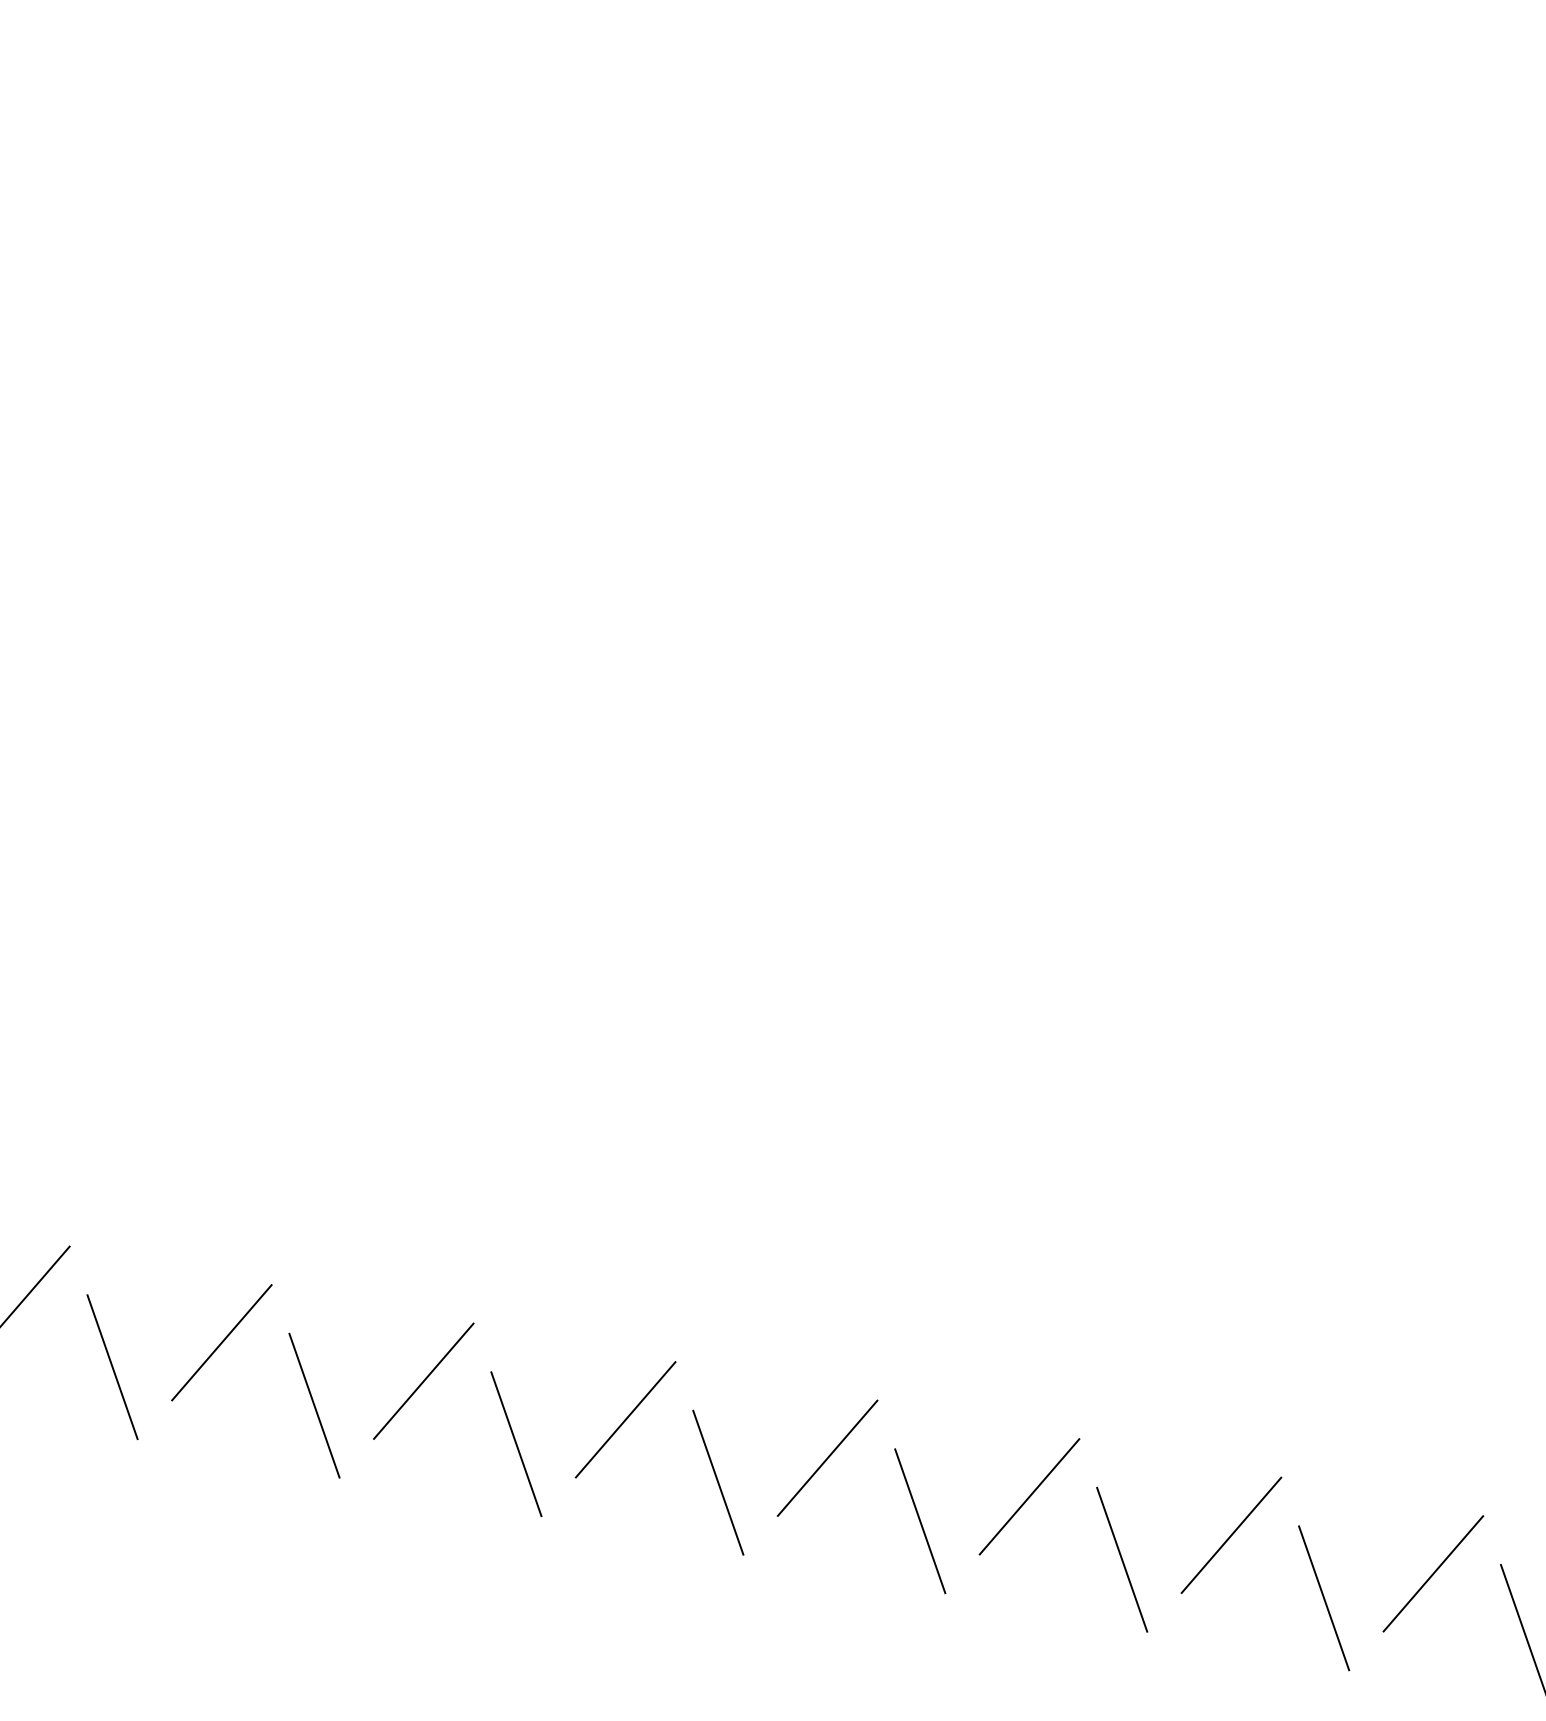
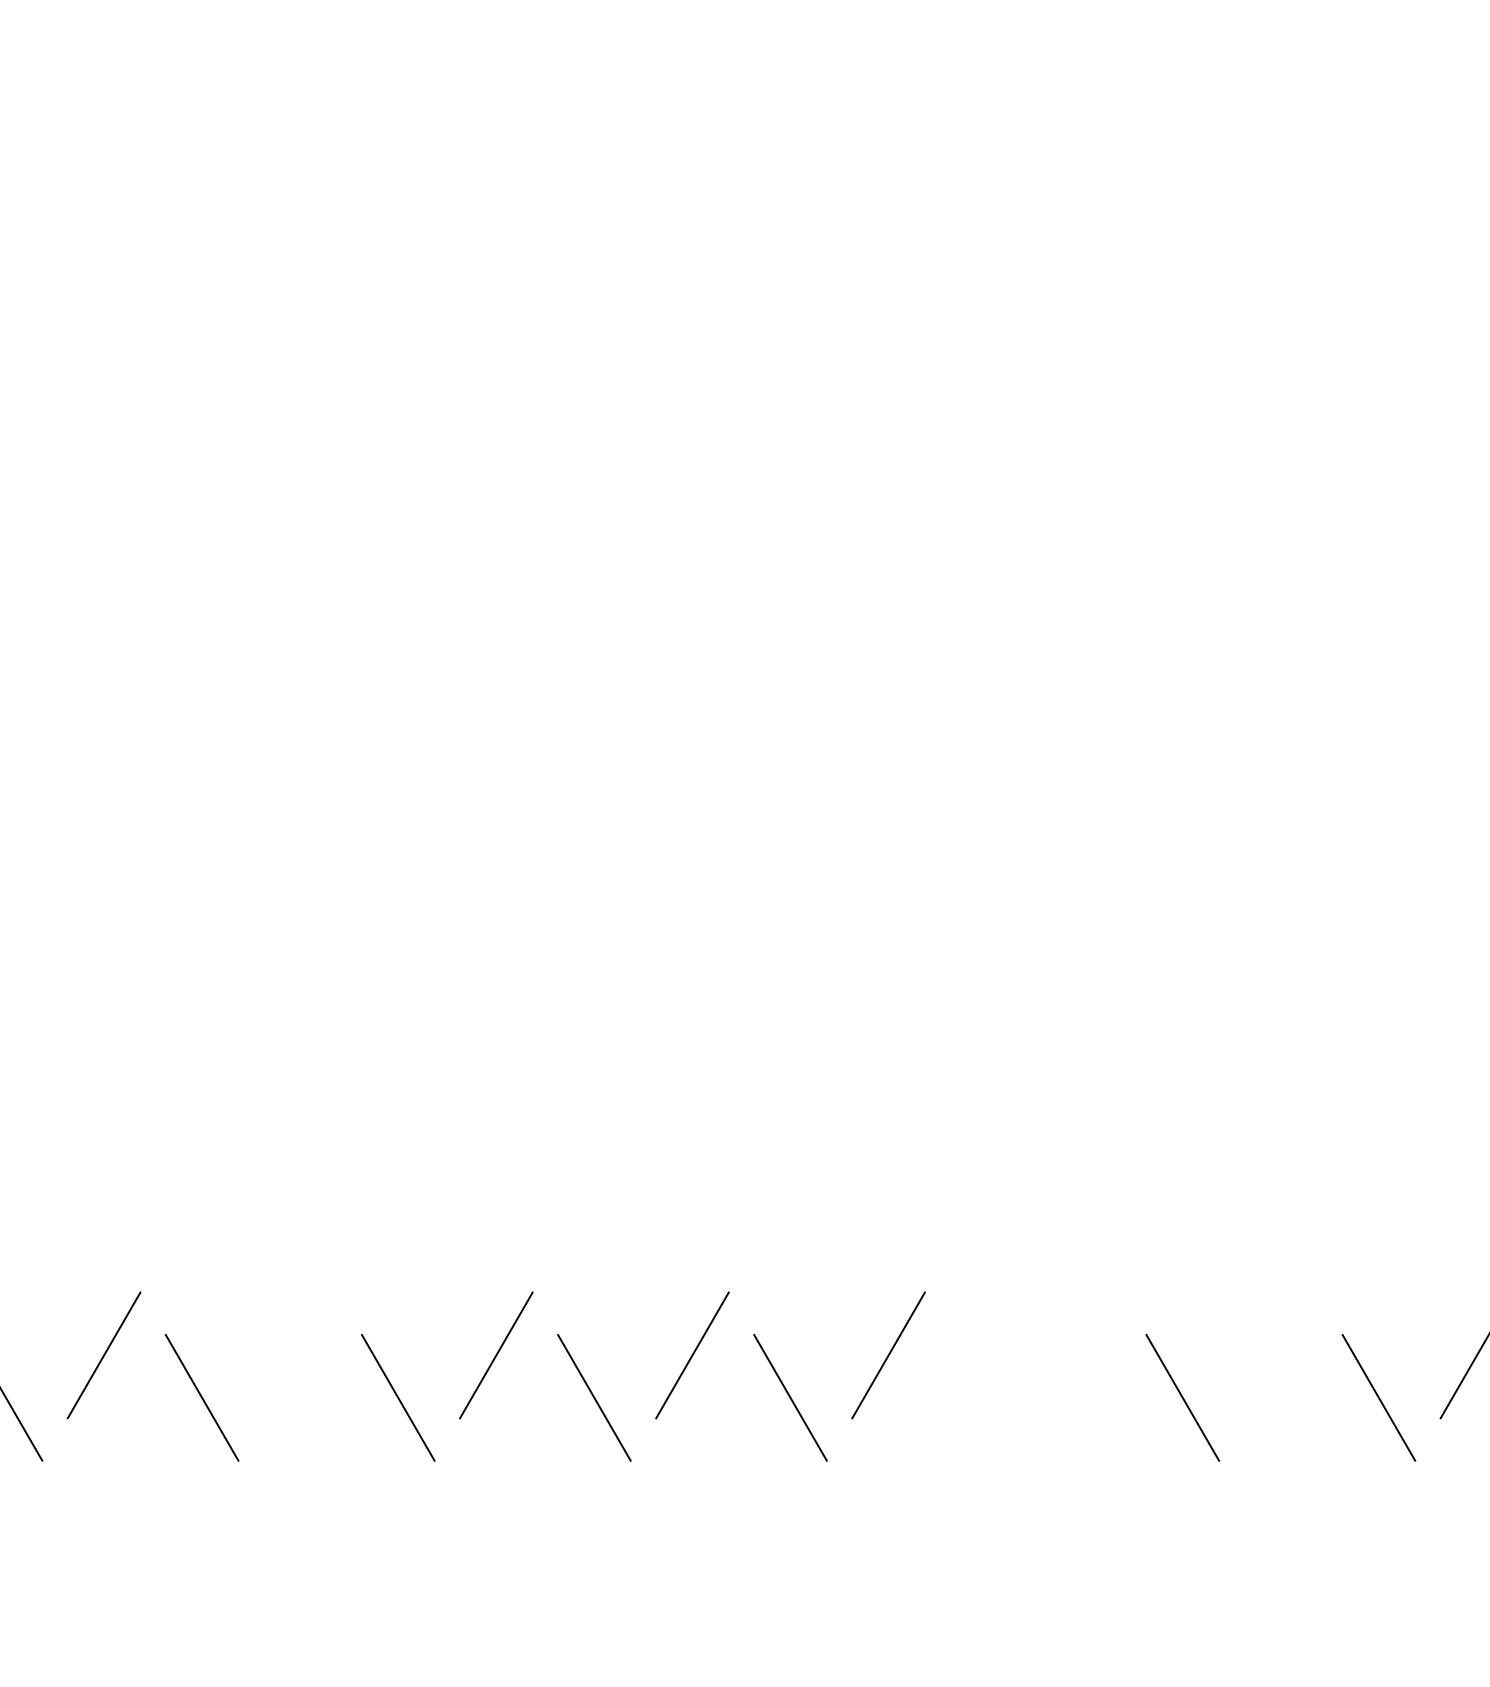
line: (221, 1342) -> (299, 1355), removed
line: (1029, 1496) -> (1084, 1355), removed
line: (920, 1520) -> (986, 1397), removed
line: (1231, 1535) -> (1280, 1355), removed

